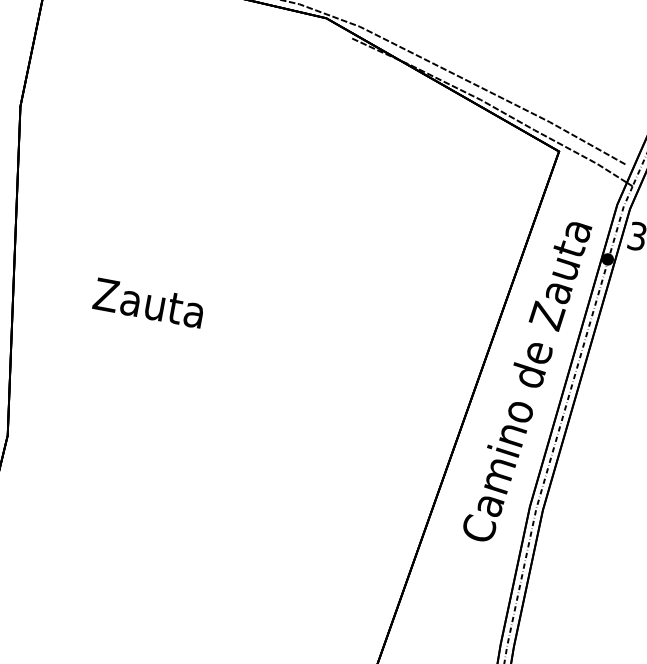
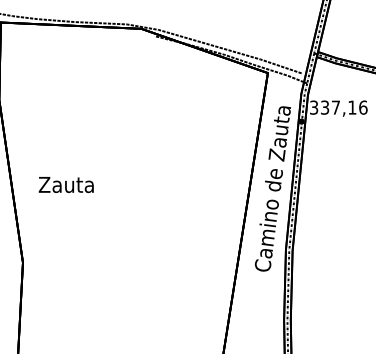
text: (147, 302) -> (65, 184), moved

